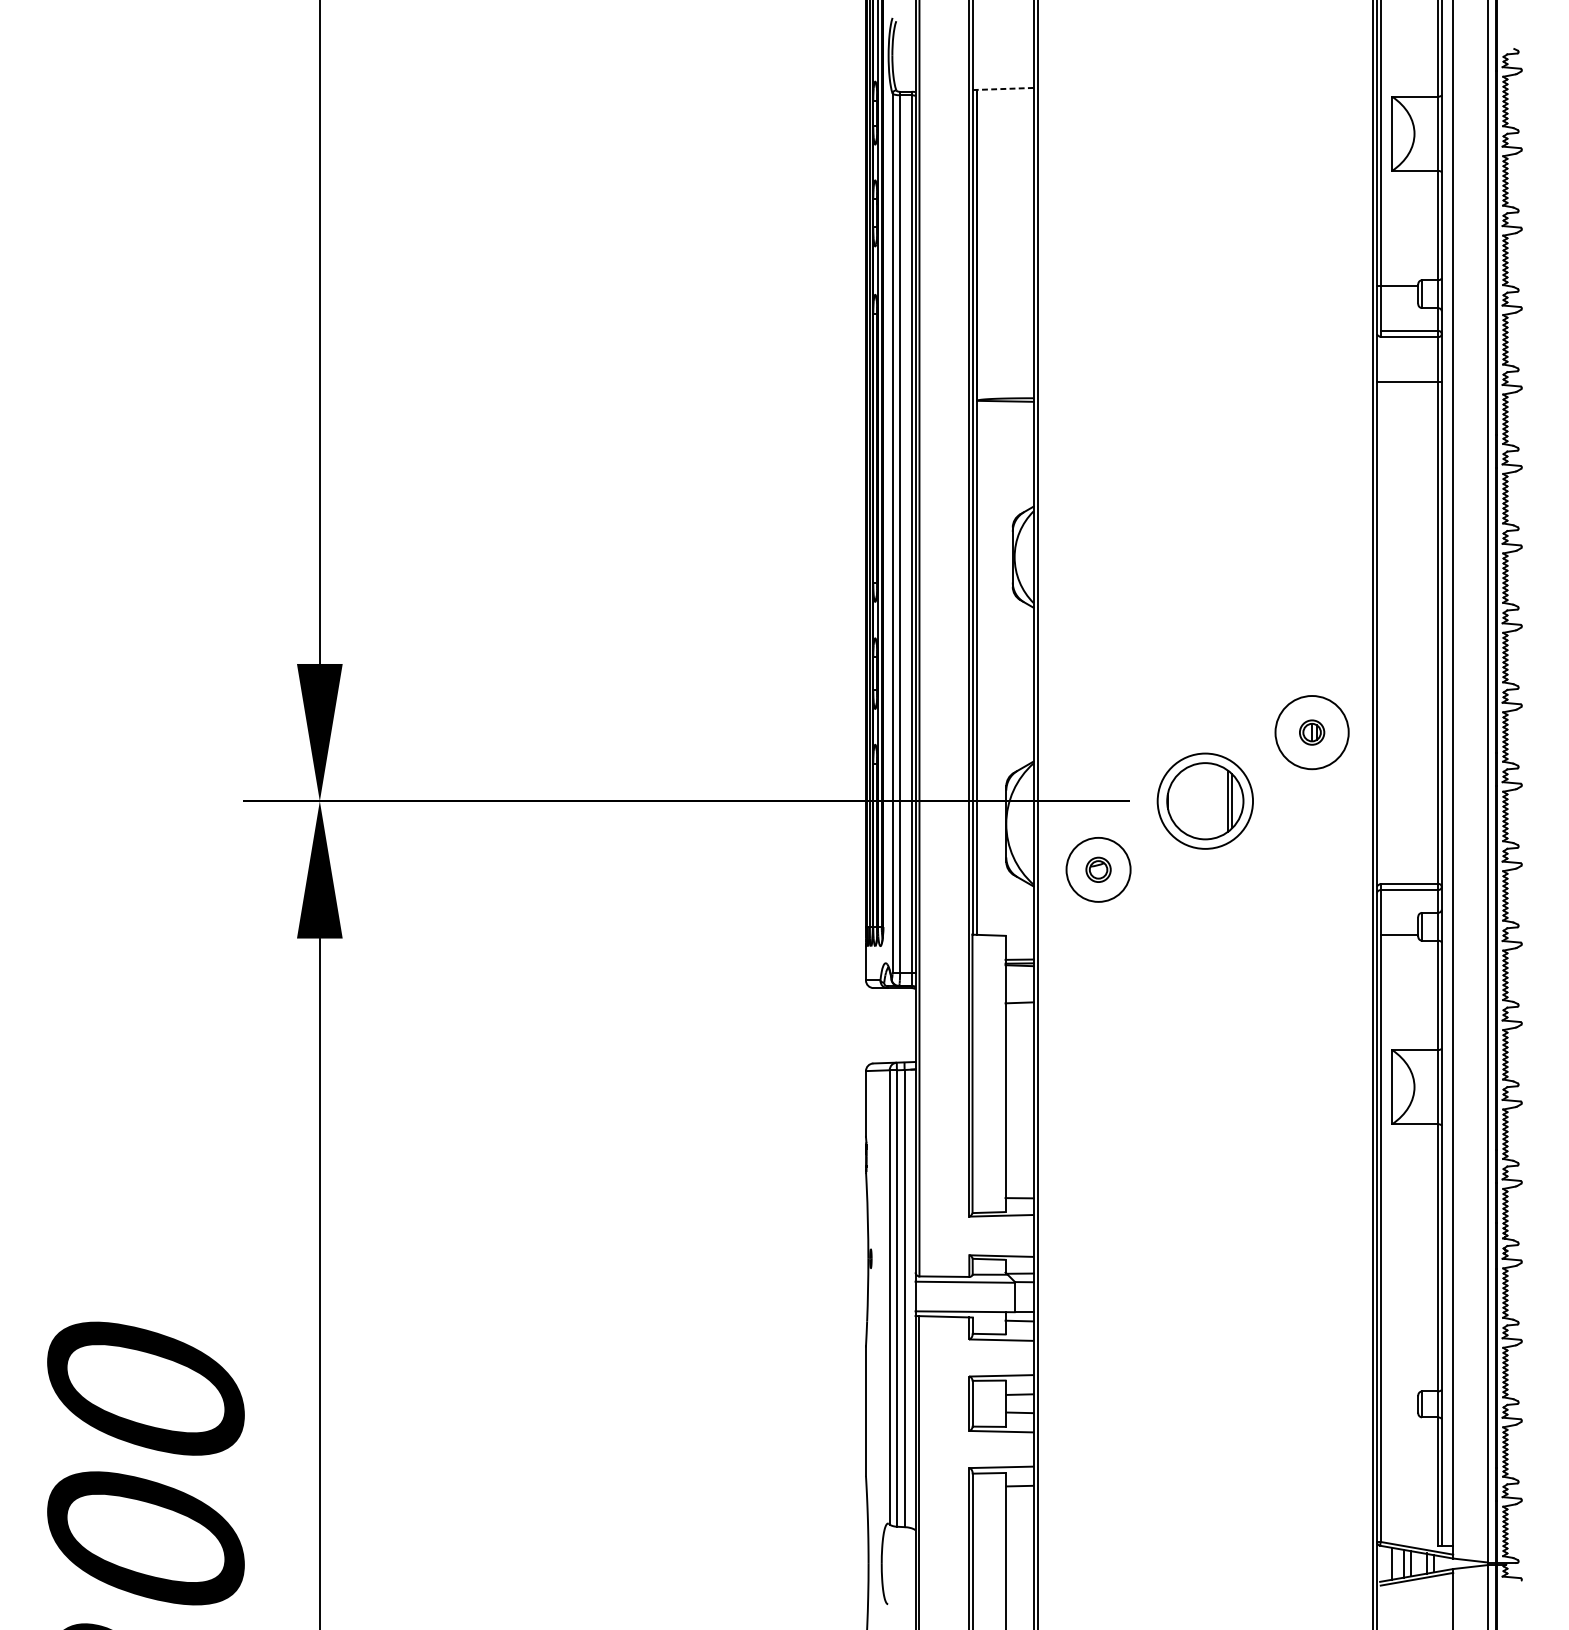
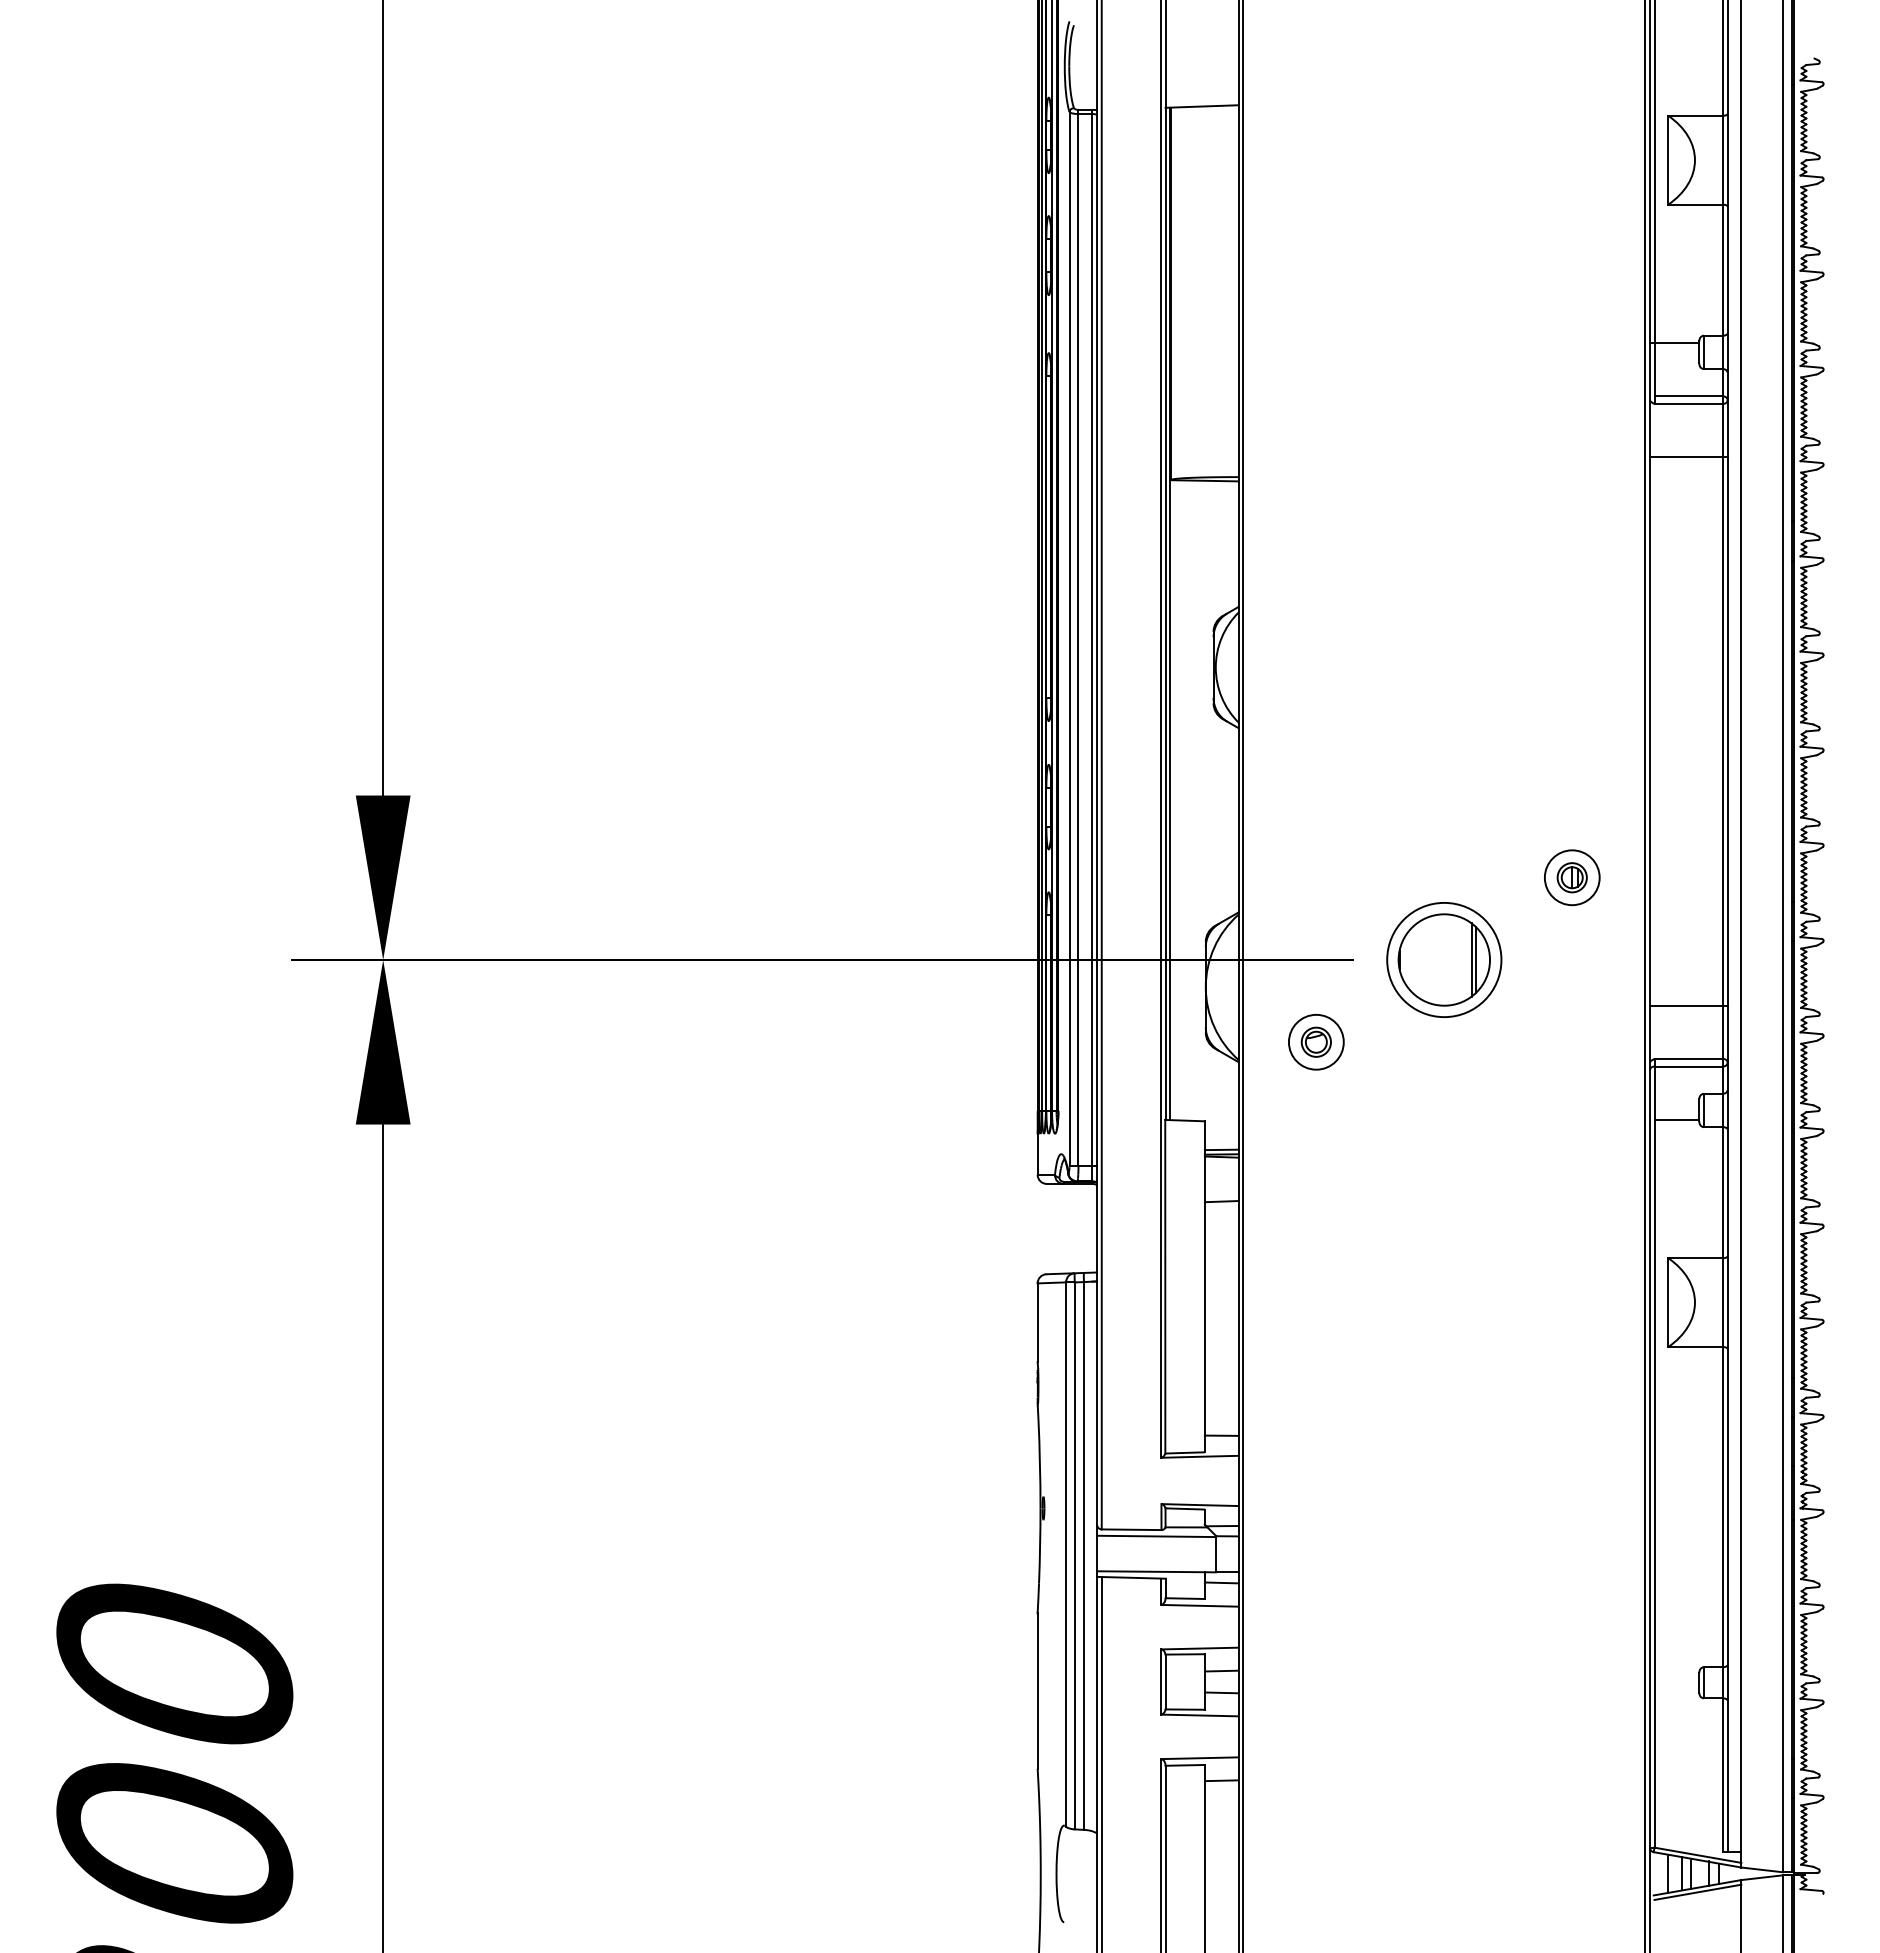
line: (1003, 88) -> (1202, 106), dashed -> solid
circle: (1311, 732) -> (1571, 877), size x0.62
line: (1409, 839) -> (1688, 1005), added
circle: (1097, 869) -> (1315, 1041), size x0.71

